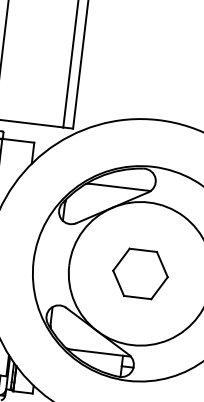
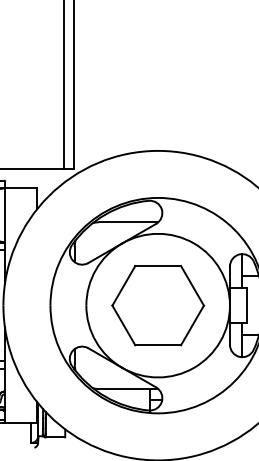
part: (139, 273) -> (157, 305), size x1.67

